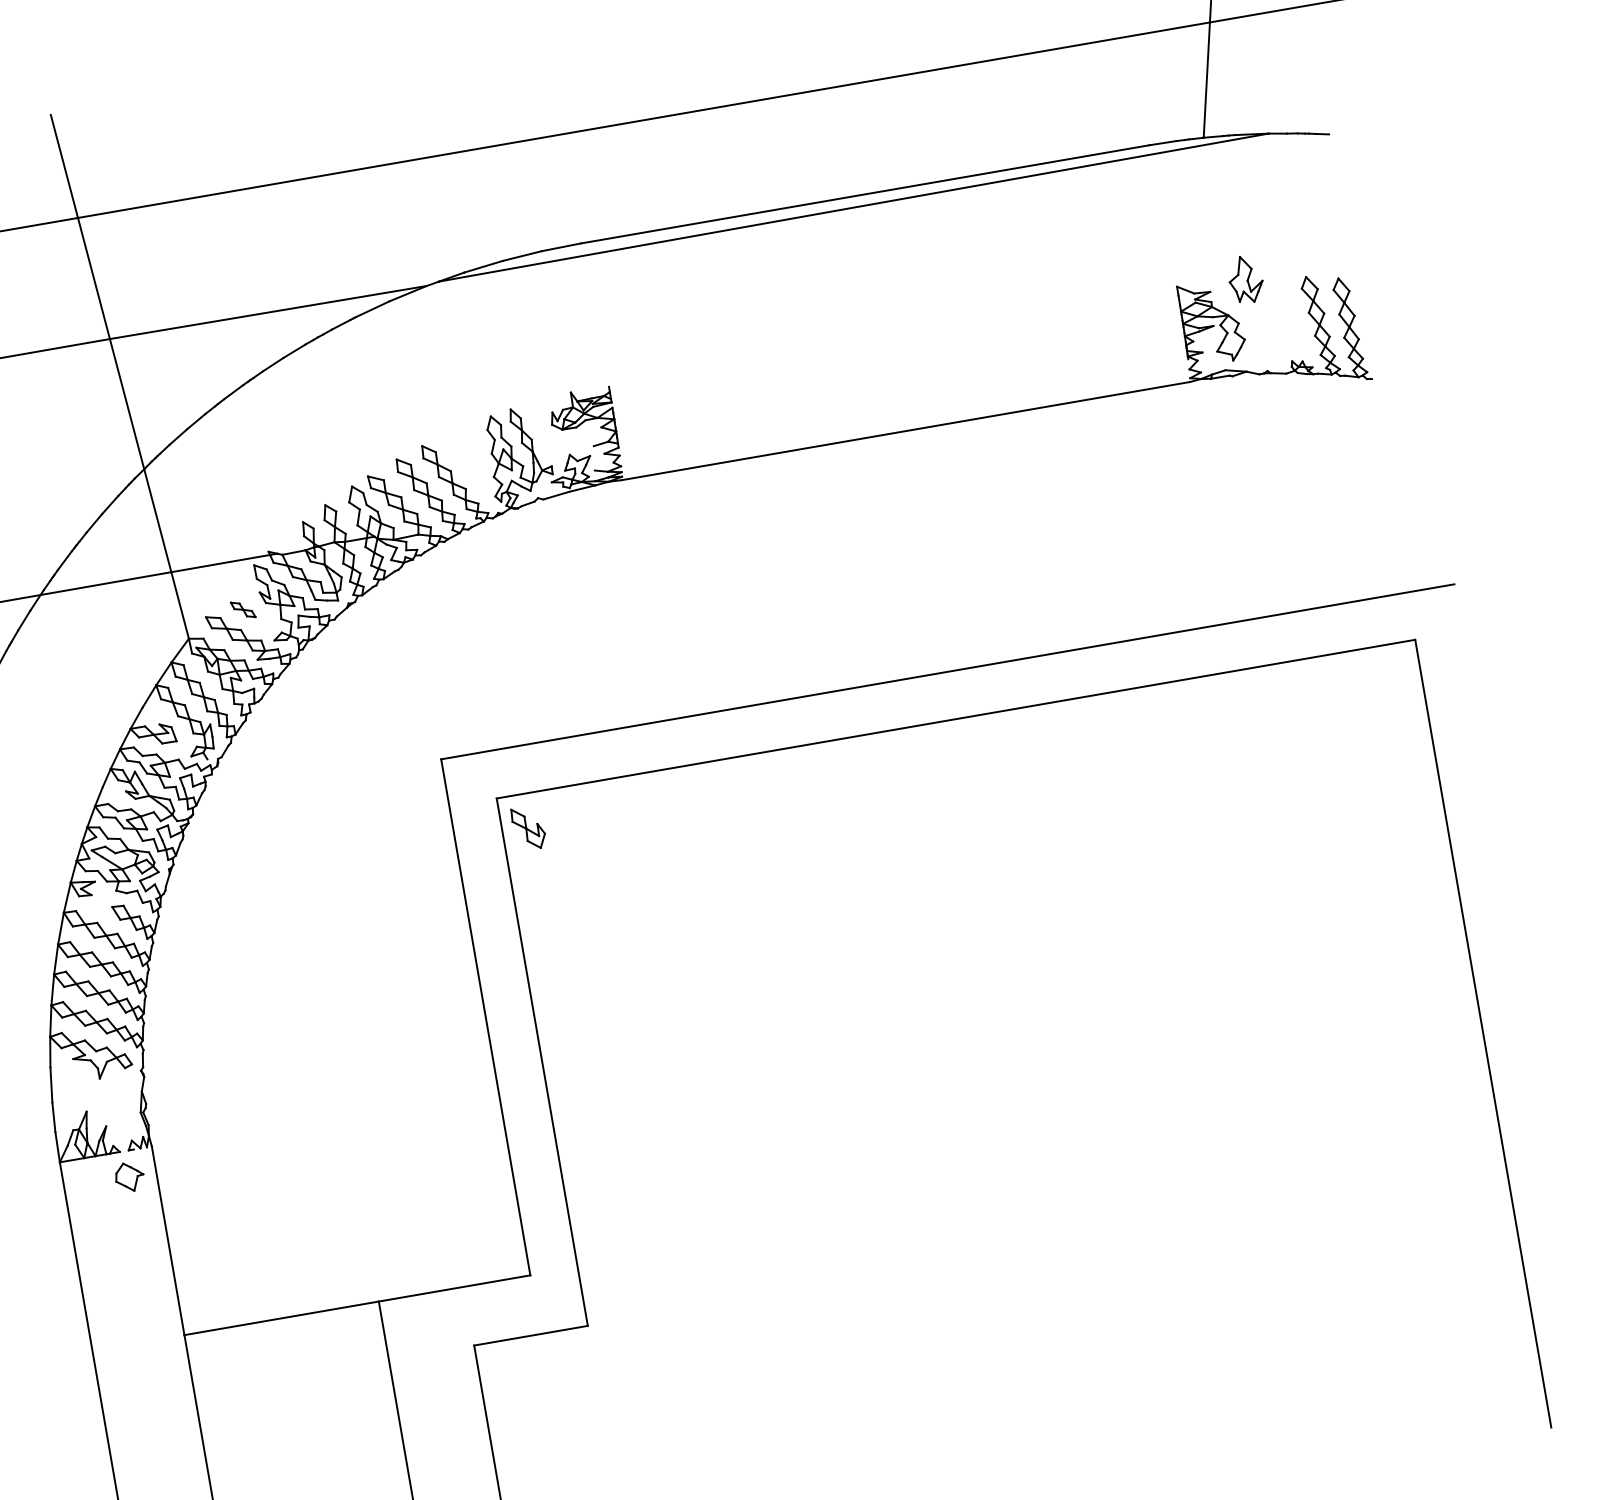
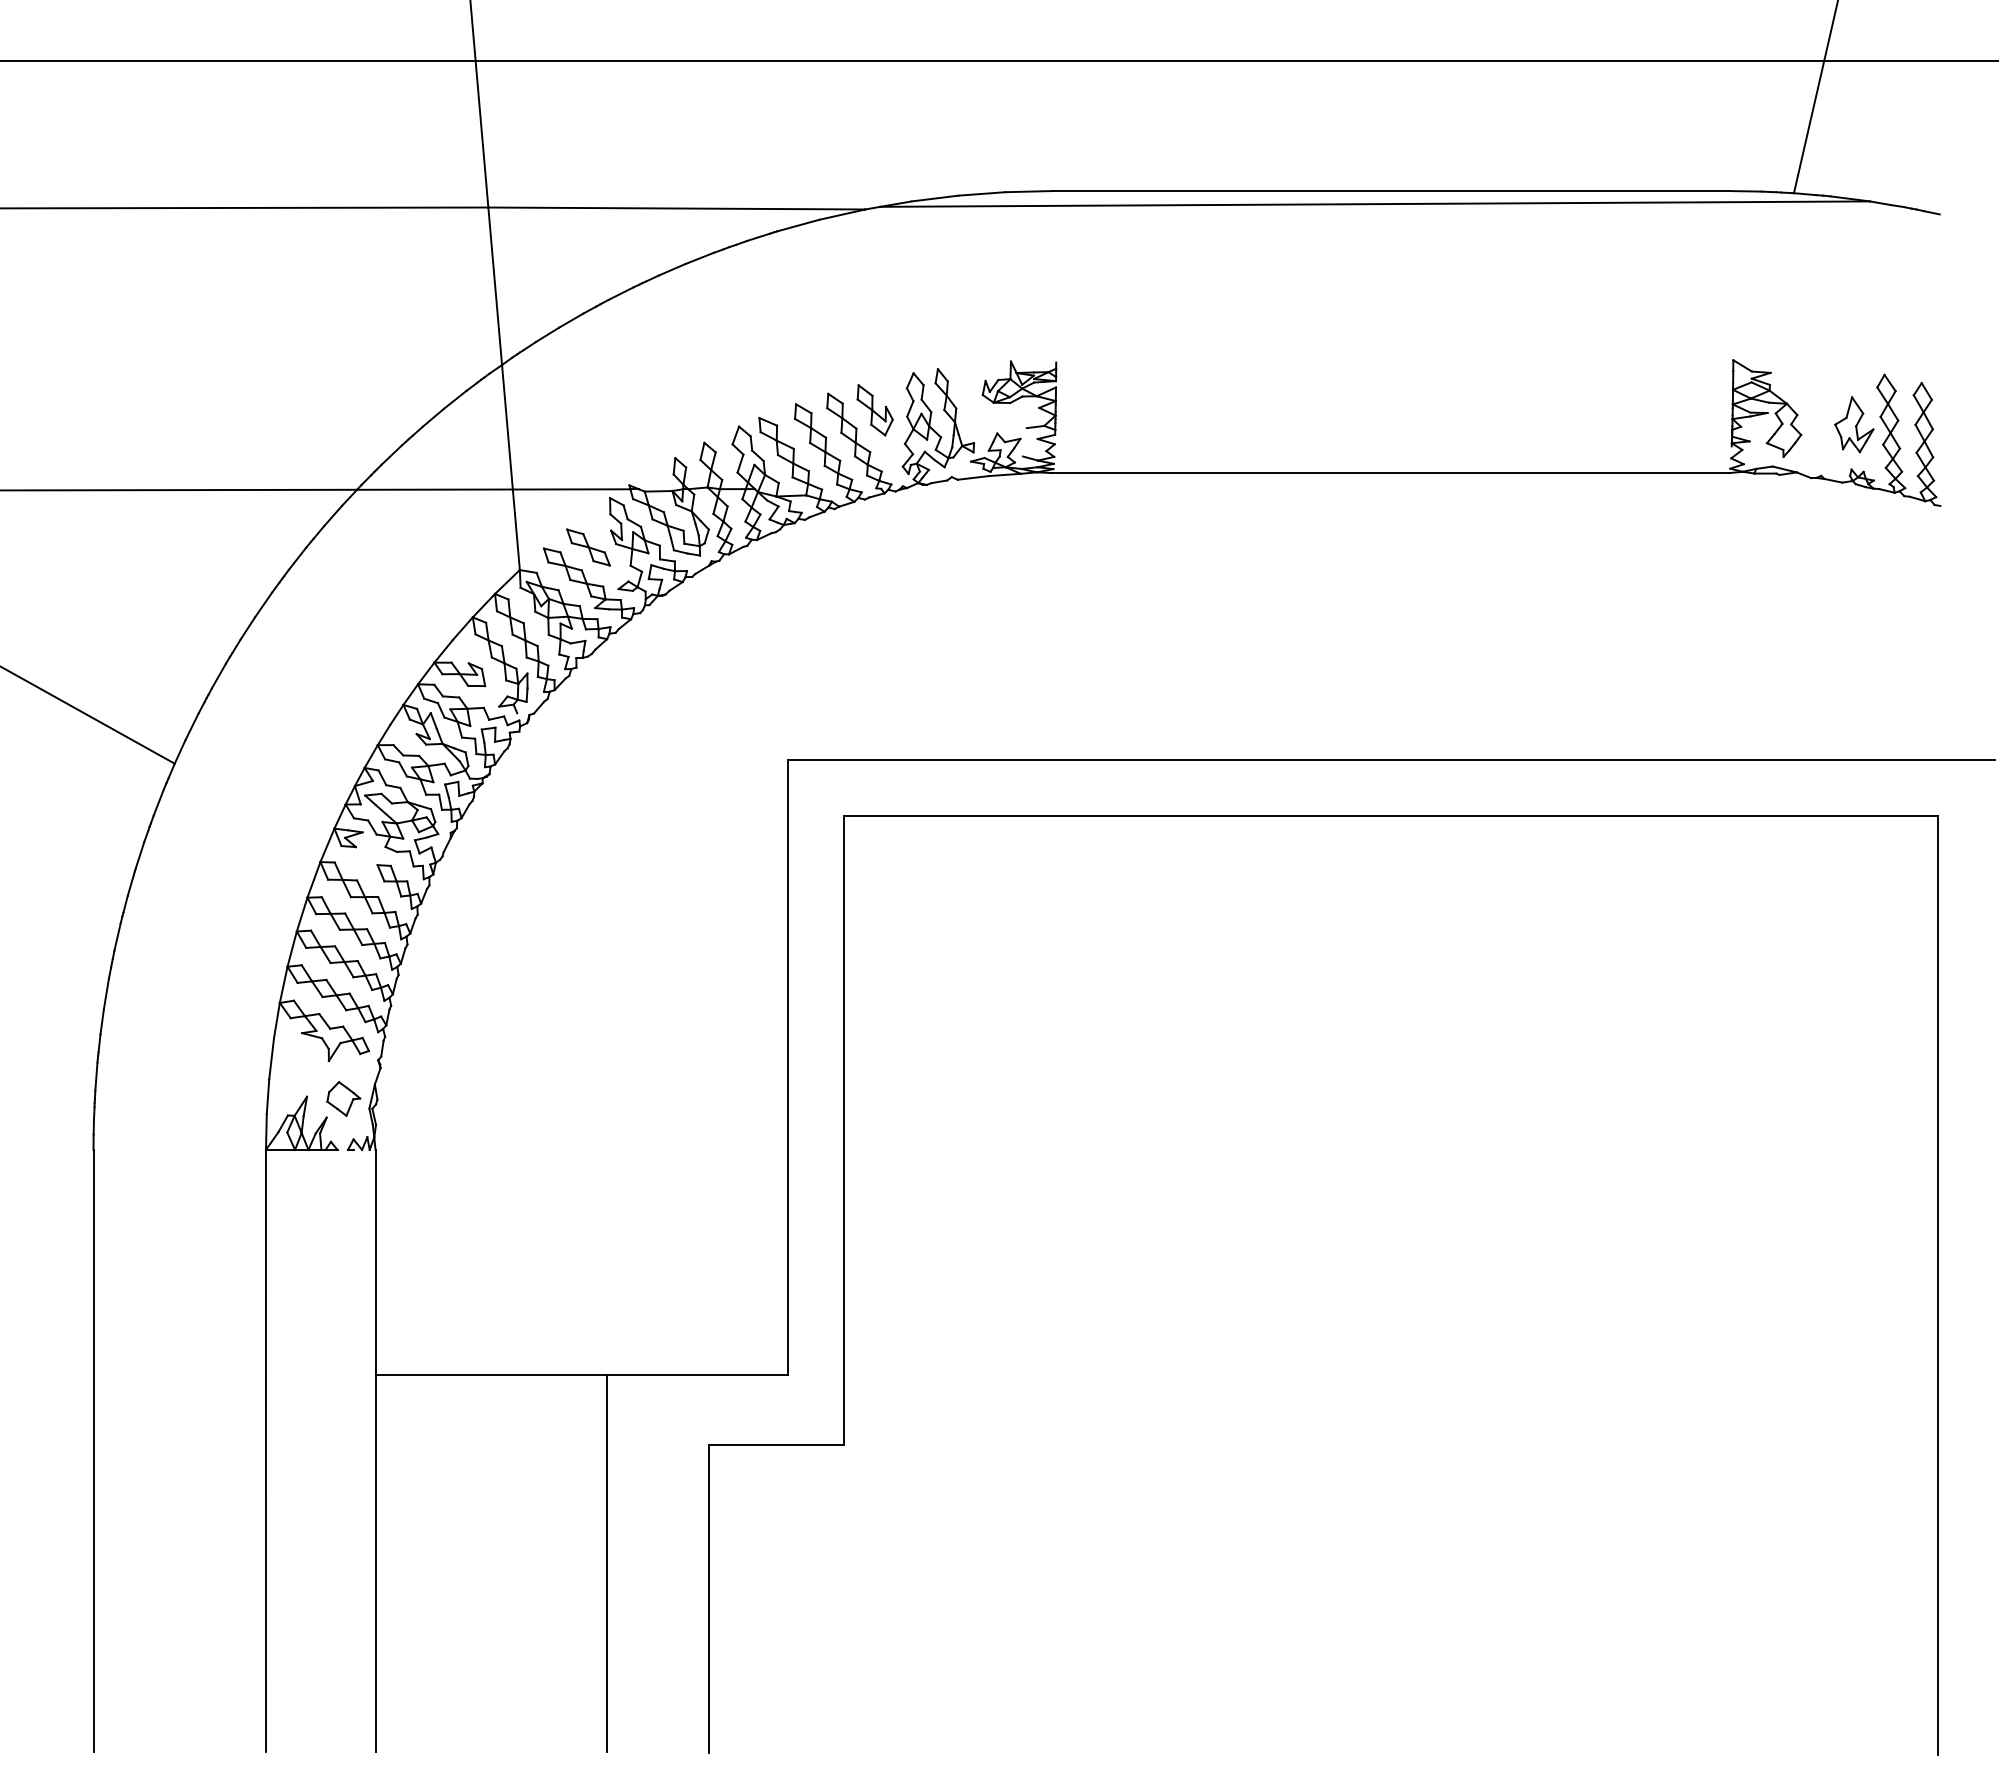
part: (1245, 279) -> (1854, 424), moved
part: (243, 609) -> (588, 547), size x1.67
part: (528, 828) -> (874, 410), moved
part: (129, 1176) -> (343, 1098), moved

